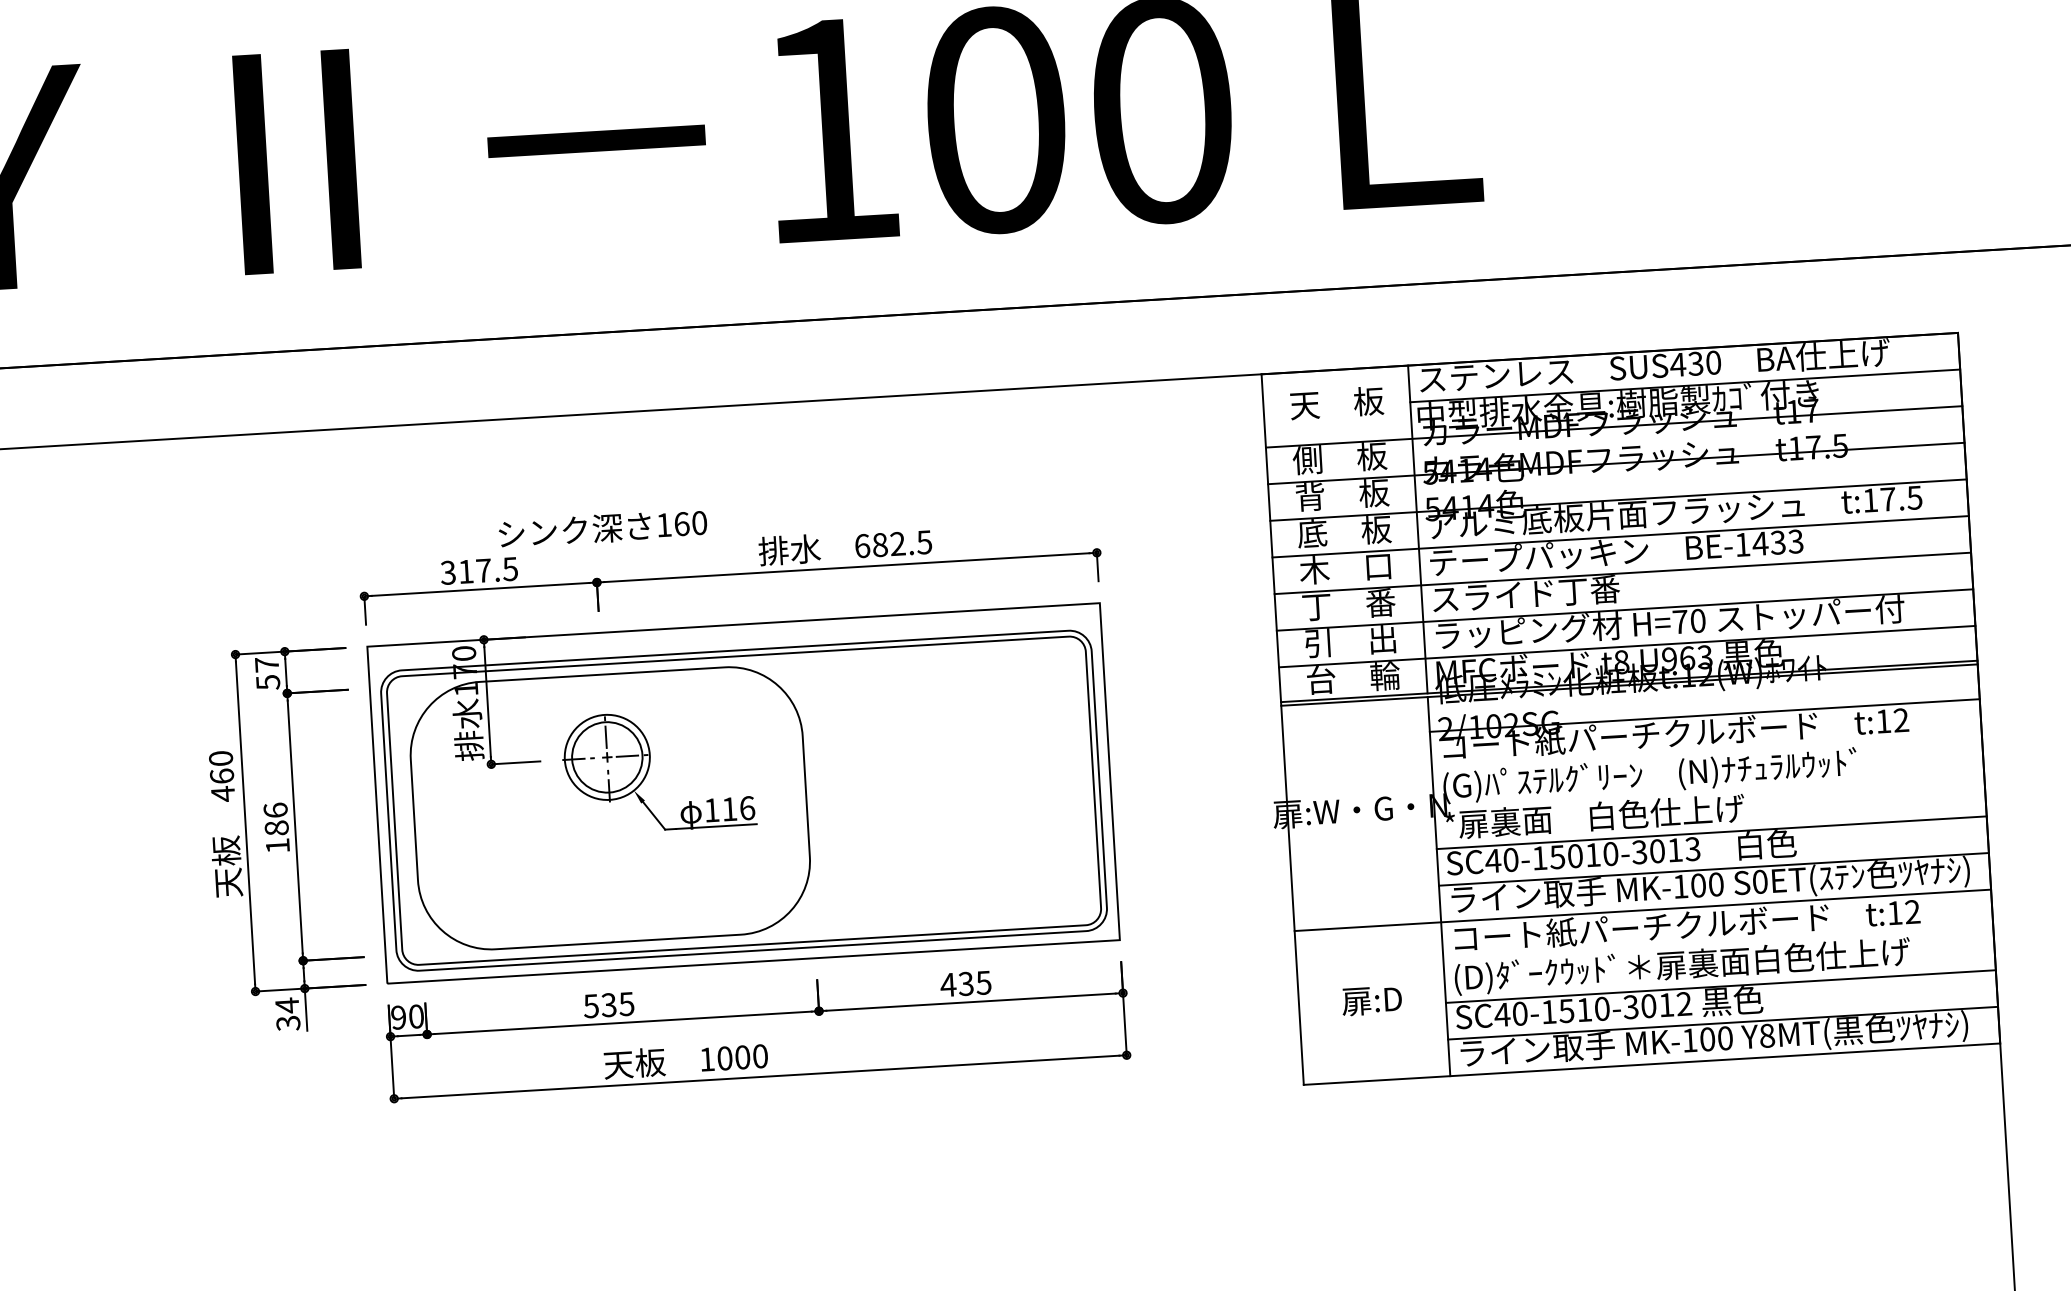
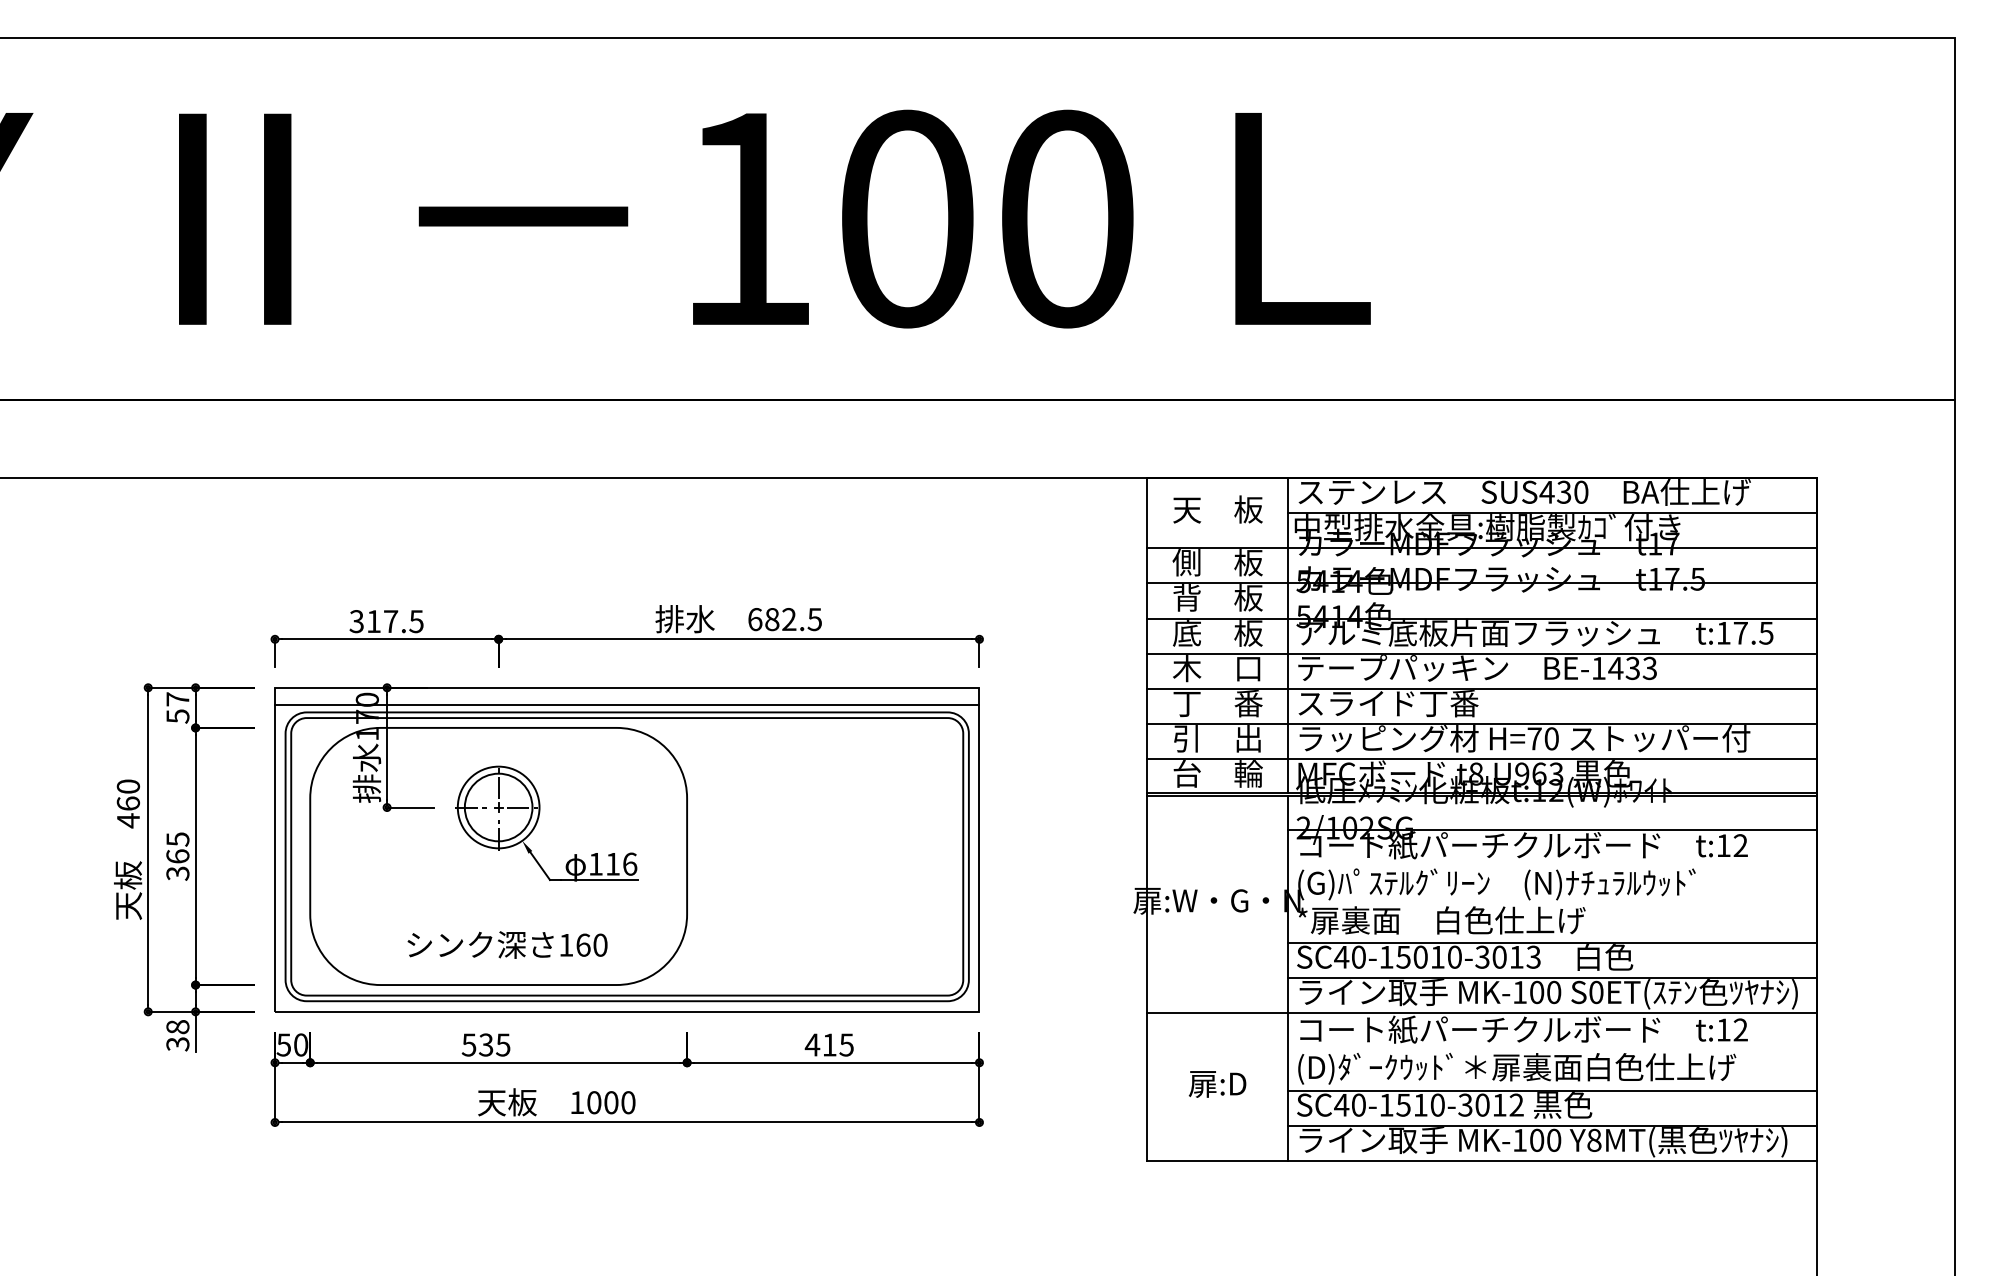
text: (602, 528) -> (507, 944), moved
line: (734, 643) -> (627, 705), added
text: (276, 828) -> (177, 856), 186 -> 365
text: (965, 983) -> (829, 1044), 435 -> 415
text: (286, 1004) -> (177, 1026), 34 -> 38
text: (398, 1017) -> (283, 1044), 90 -> 50

